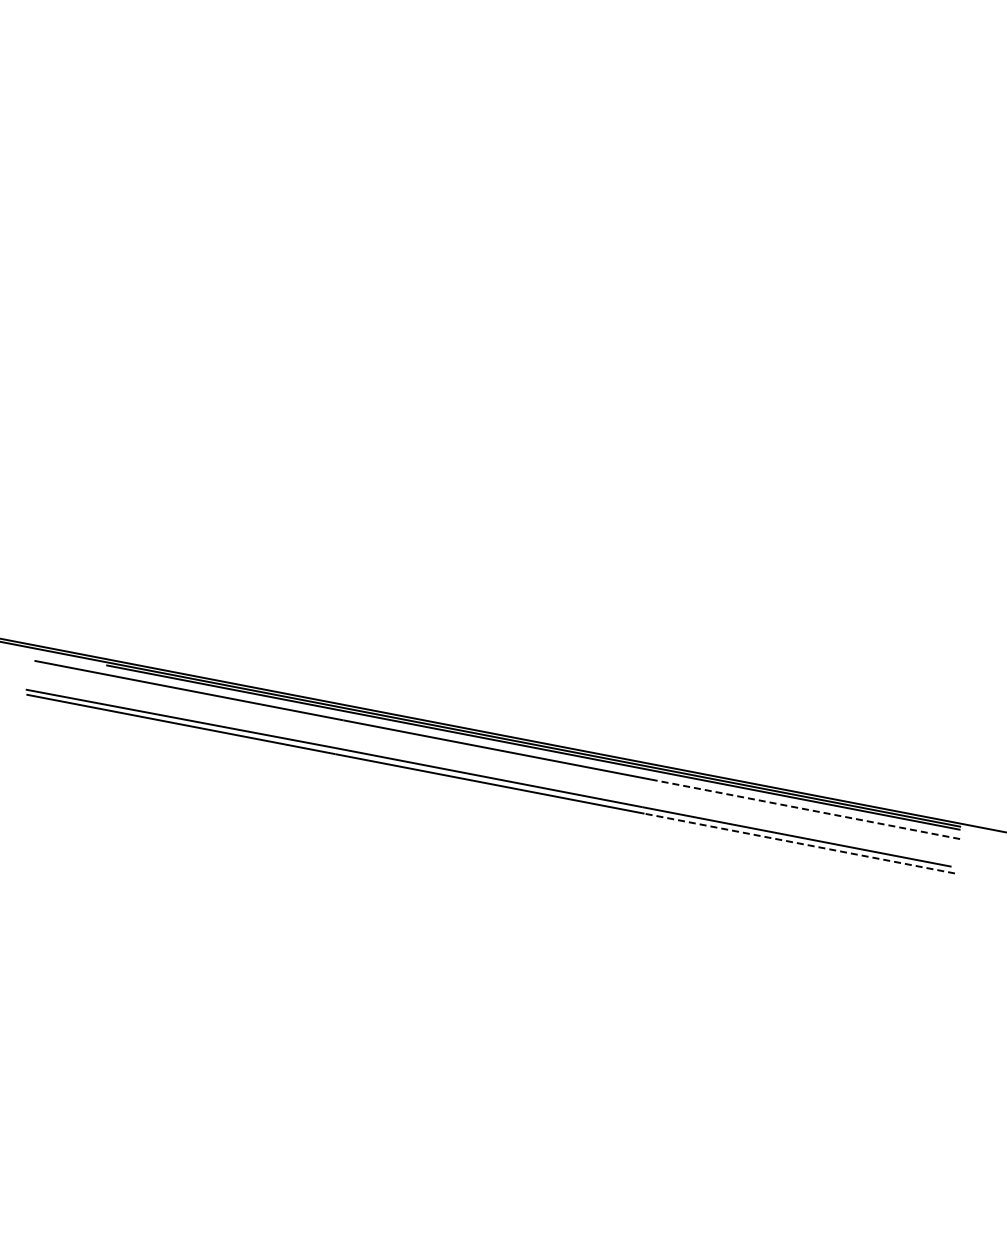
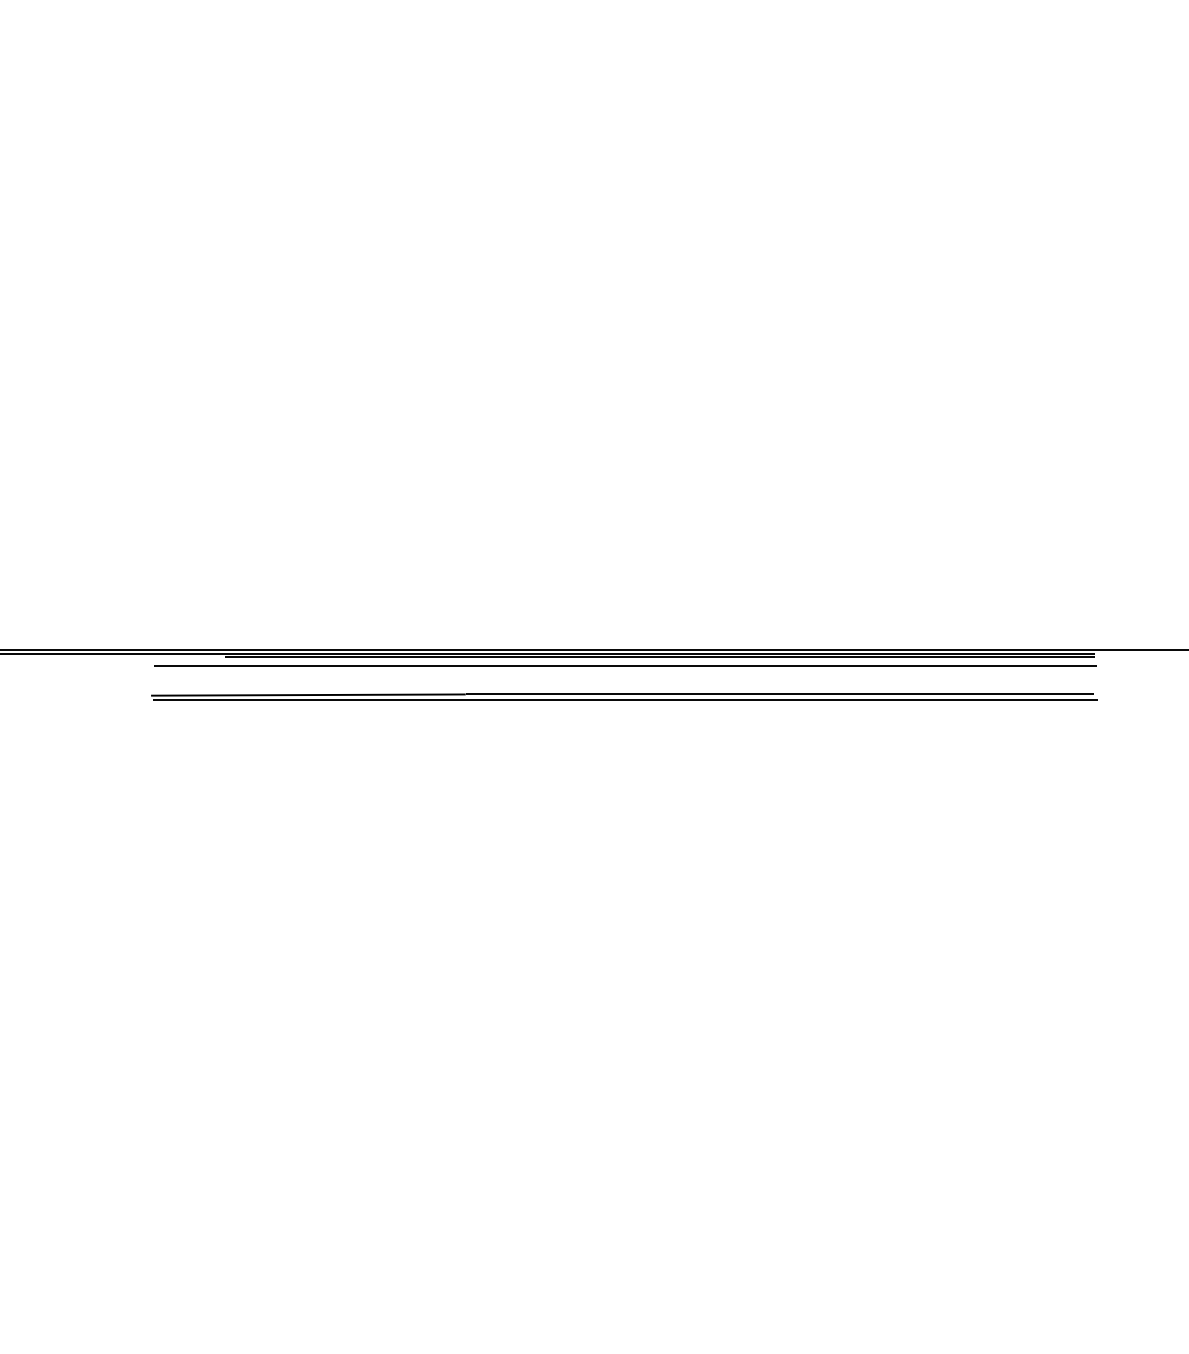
line: (804, 808) -> (938, 665), dashed -> solid
line: (799, 843) -> (939, 700), dashed -> solid

